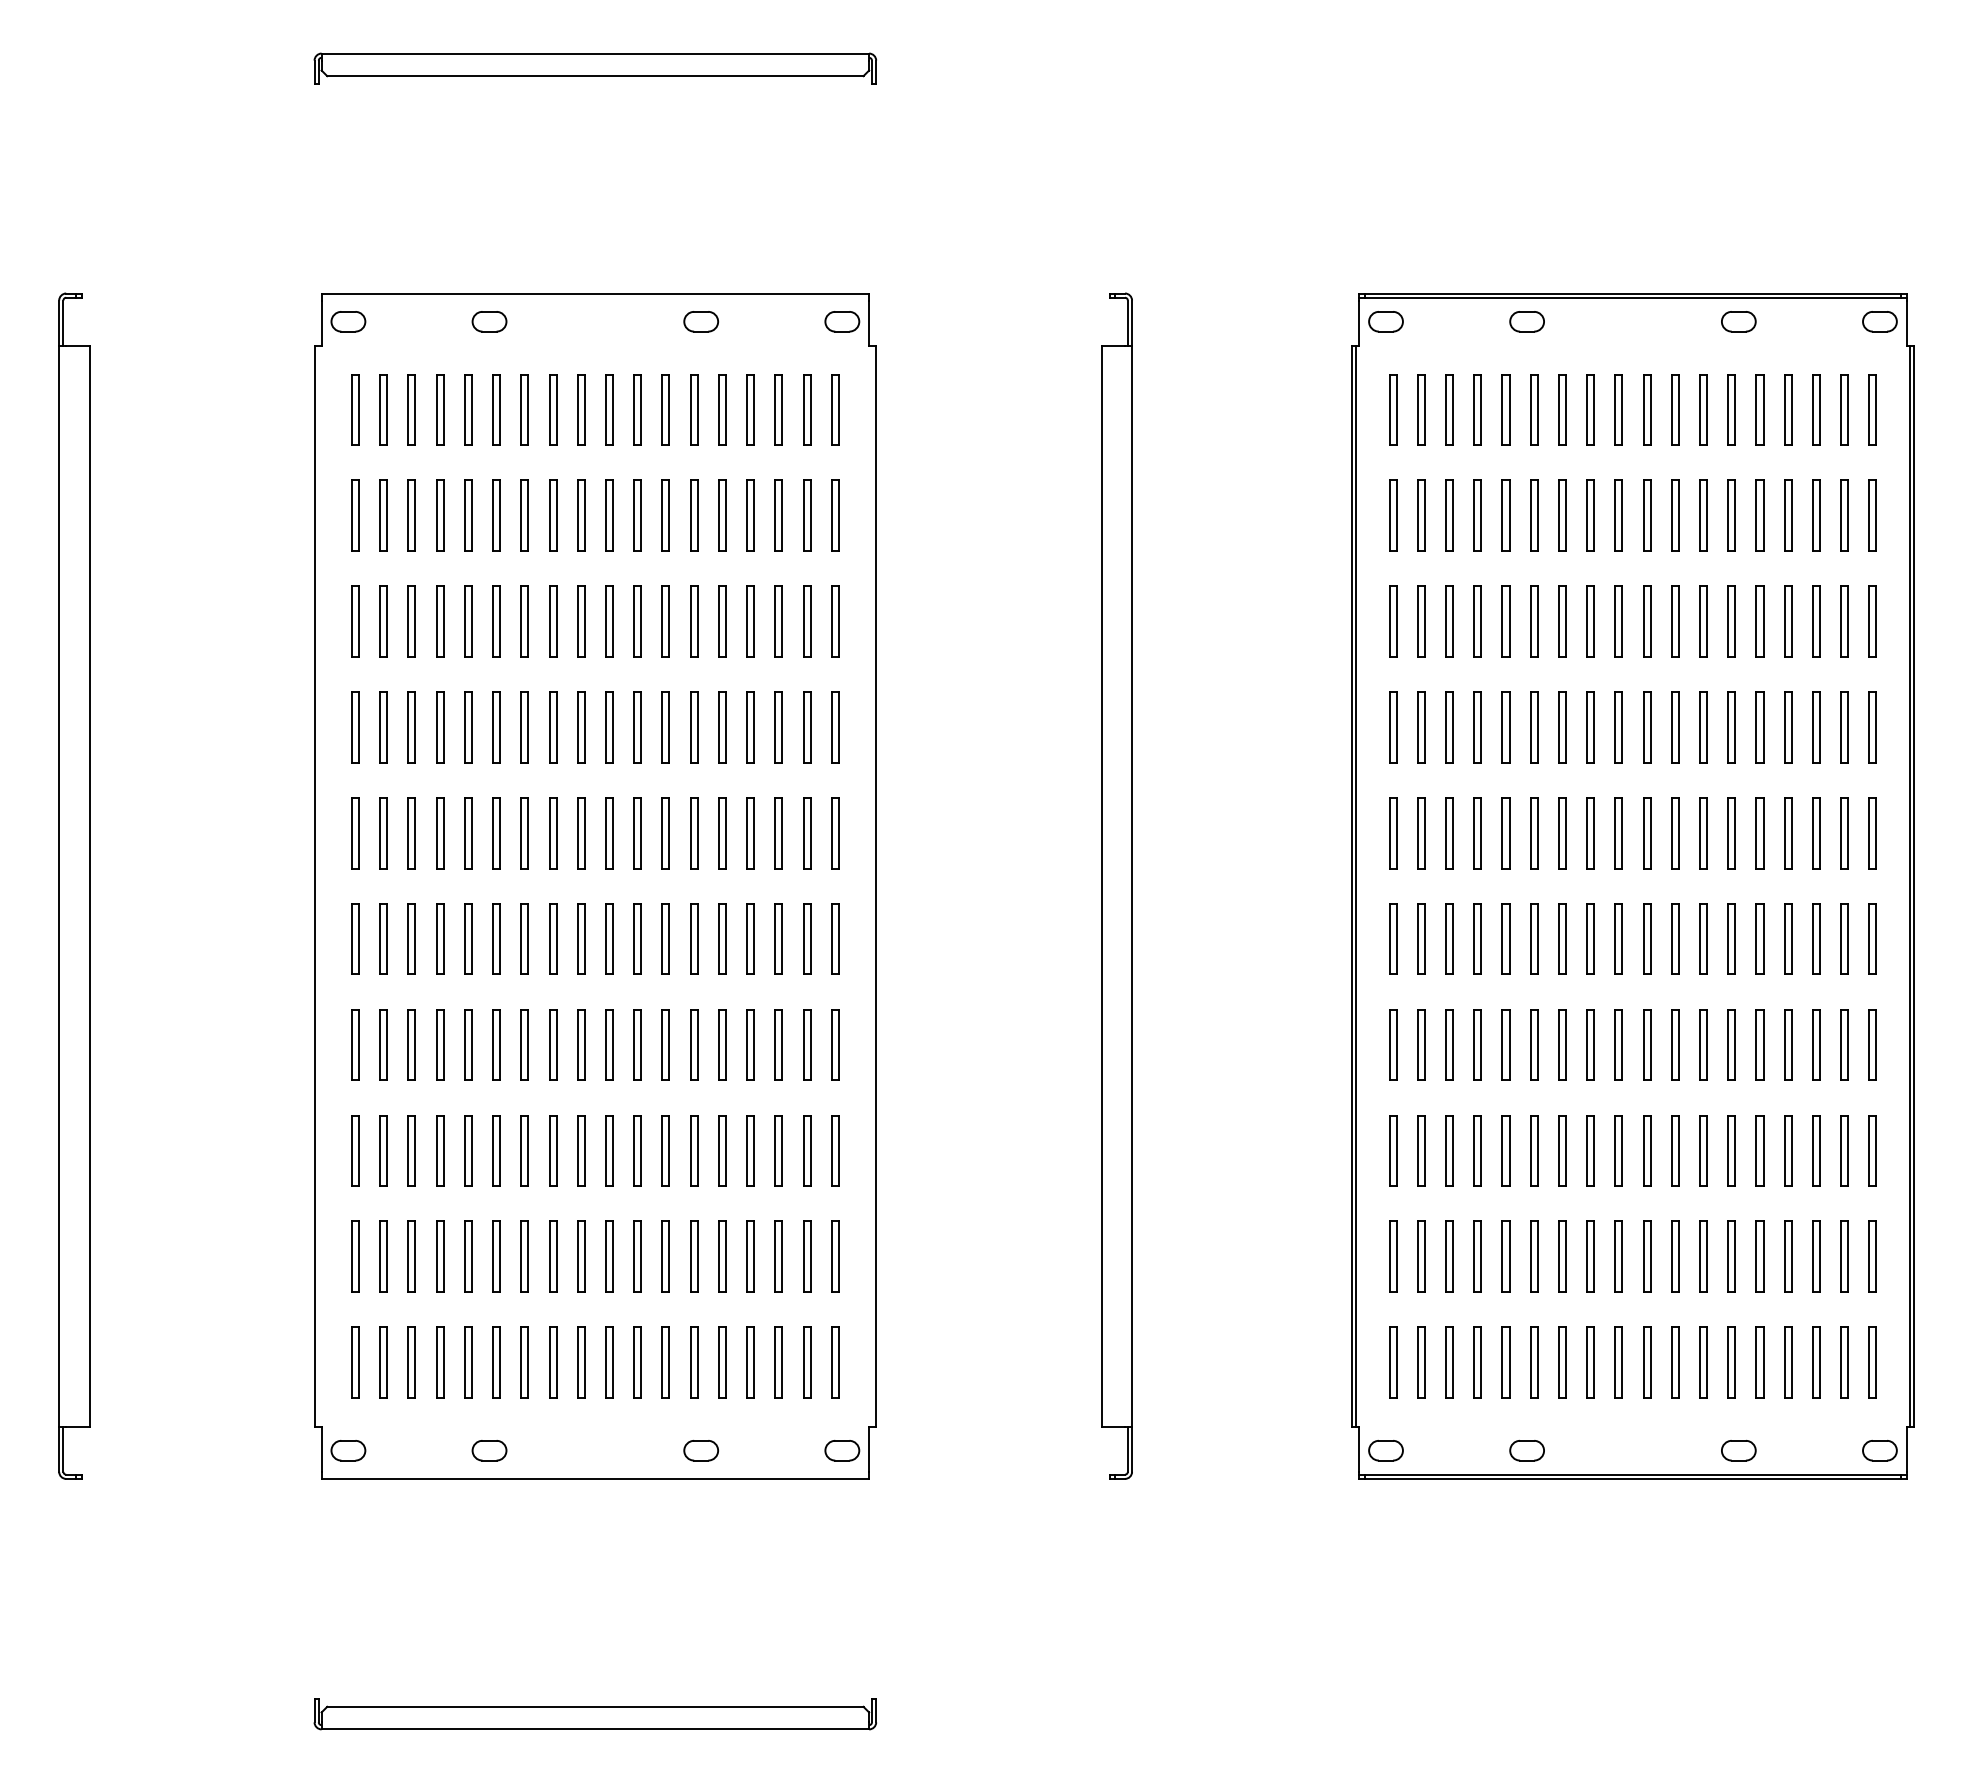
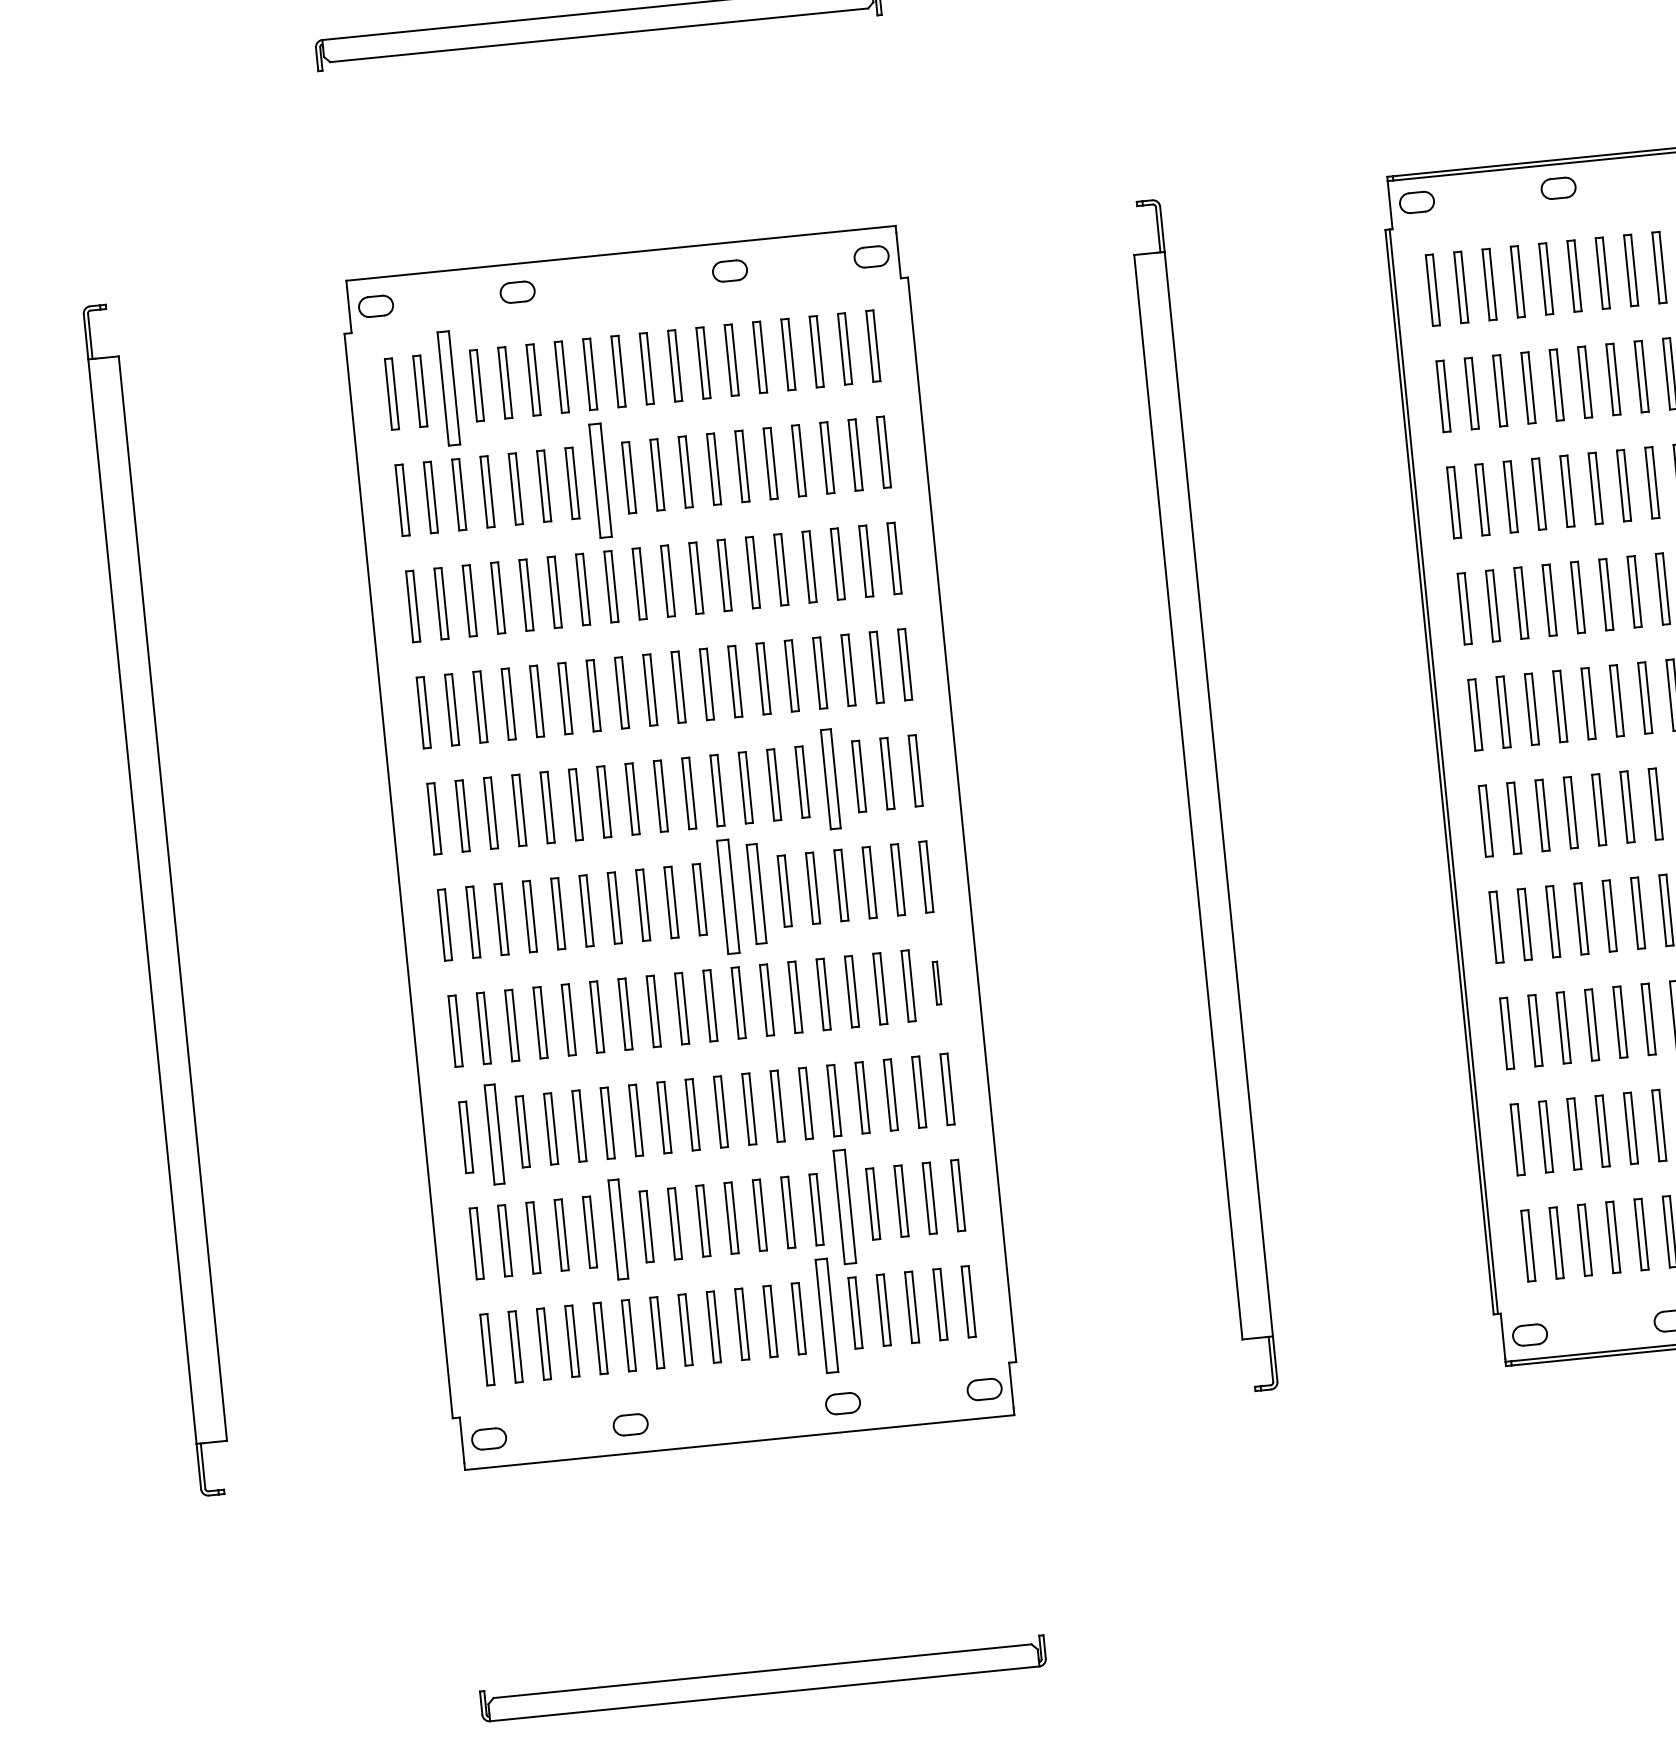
part: (411, 409) -> (448, 388), size x1.6
part: (553, 515) -> (601, 480), size x1.6
part: (750, 833) -> (830, 779), size x1.4
part: (637, 938) -> (727, 896), size x1.6
part: (665, 938) -> (755, 893), size x1.4
part: (835, 1044) -> (937, 982), size x0.6
part: (383, 1150) -> (494, 1134), size x1.4
part: (496, 1256) -> (618, 1229), size x1.4
part: (722, 1256) -> (844, 1206), size x1.6
part: (694, 1362) -> (827, 1315), size x1.6

